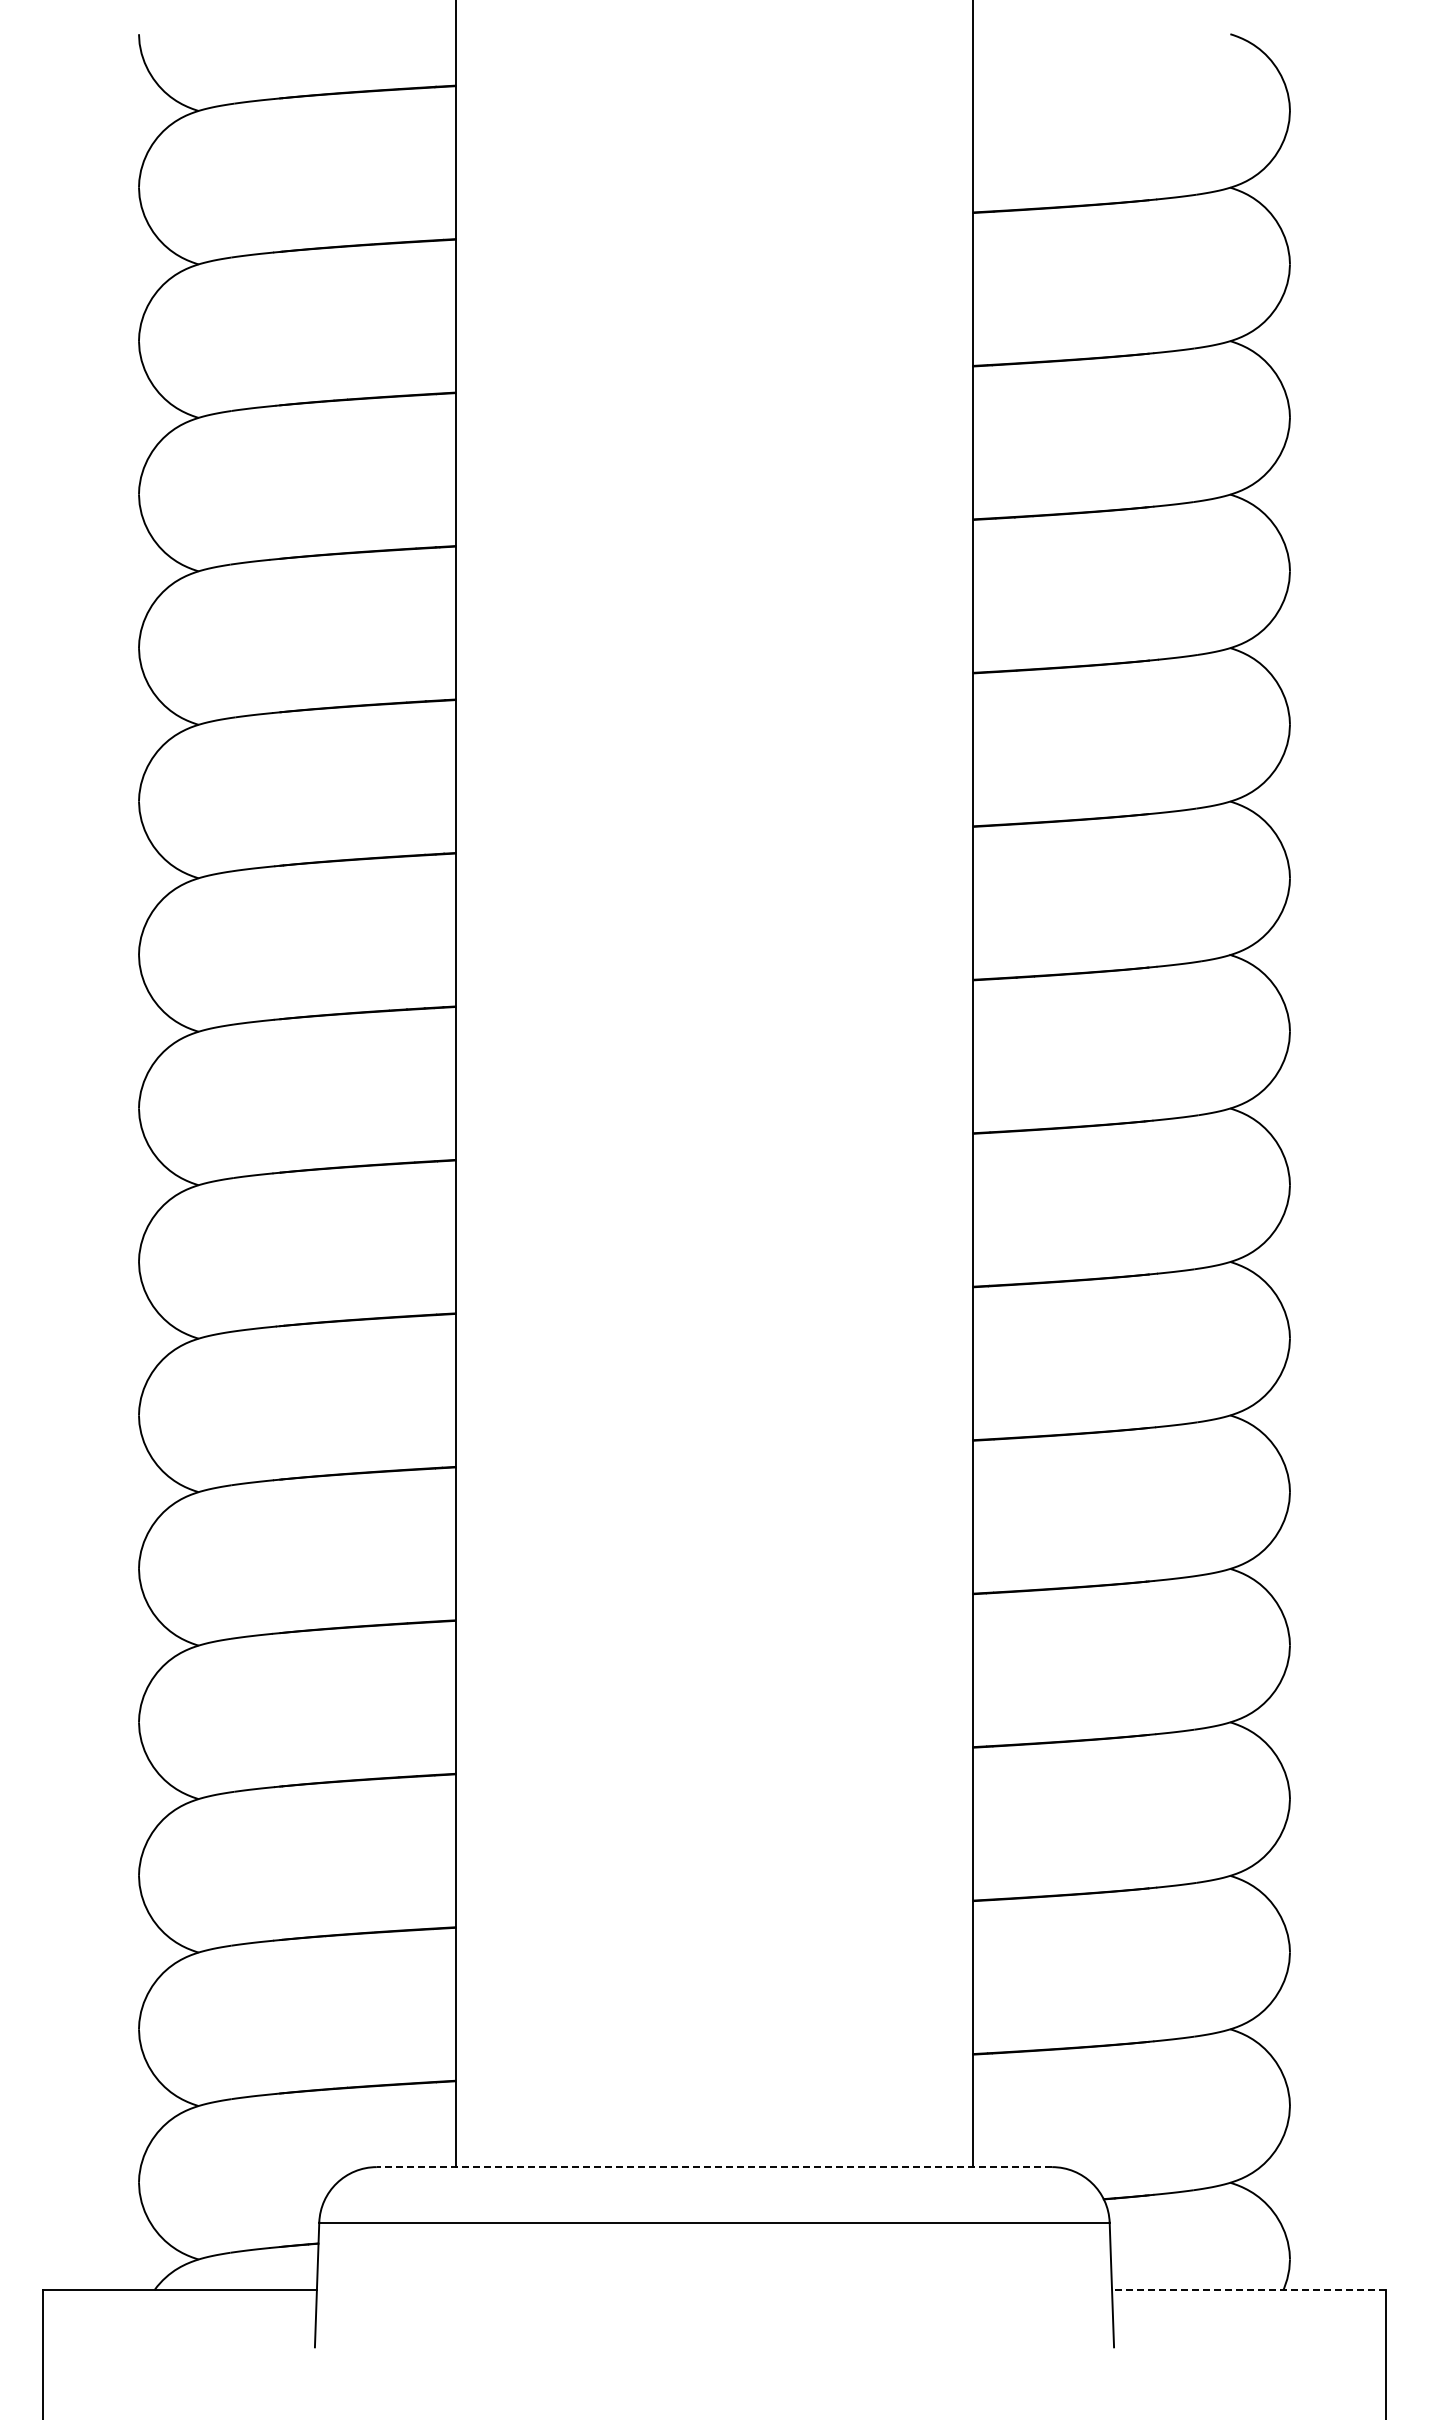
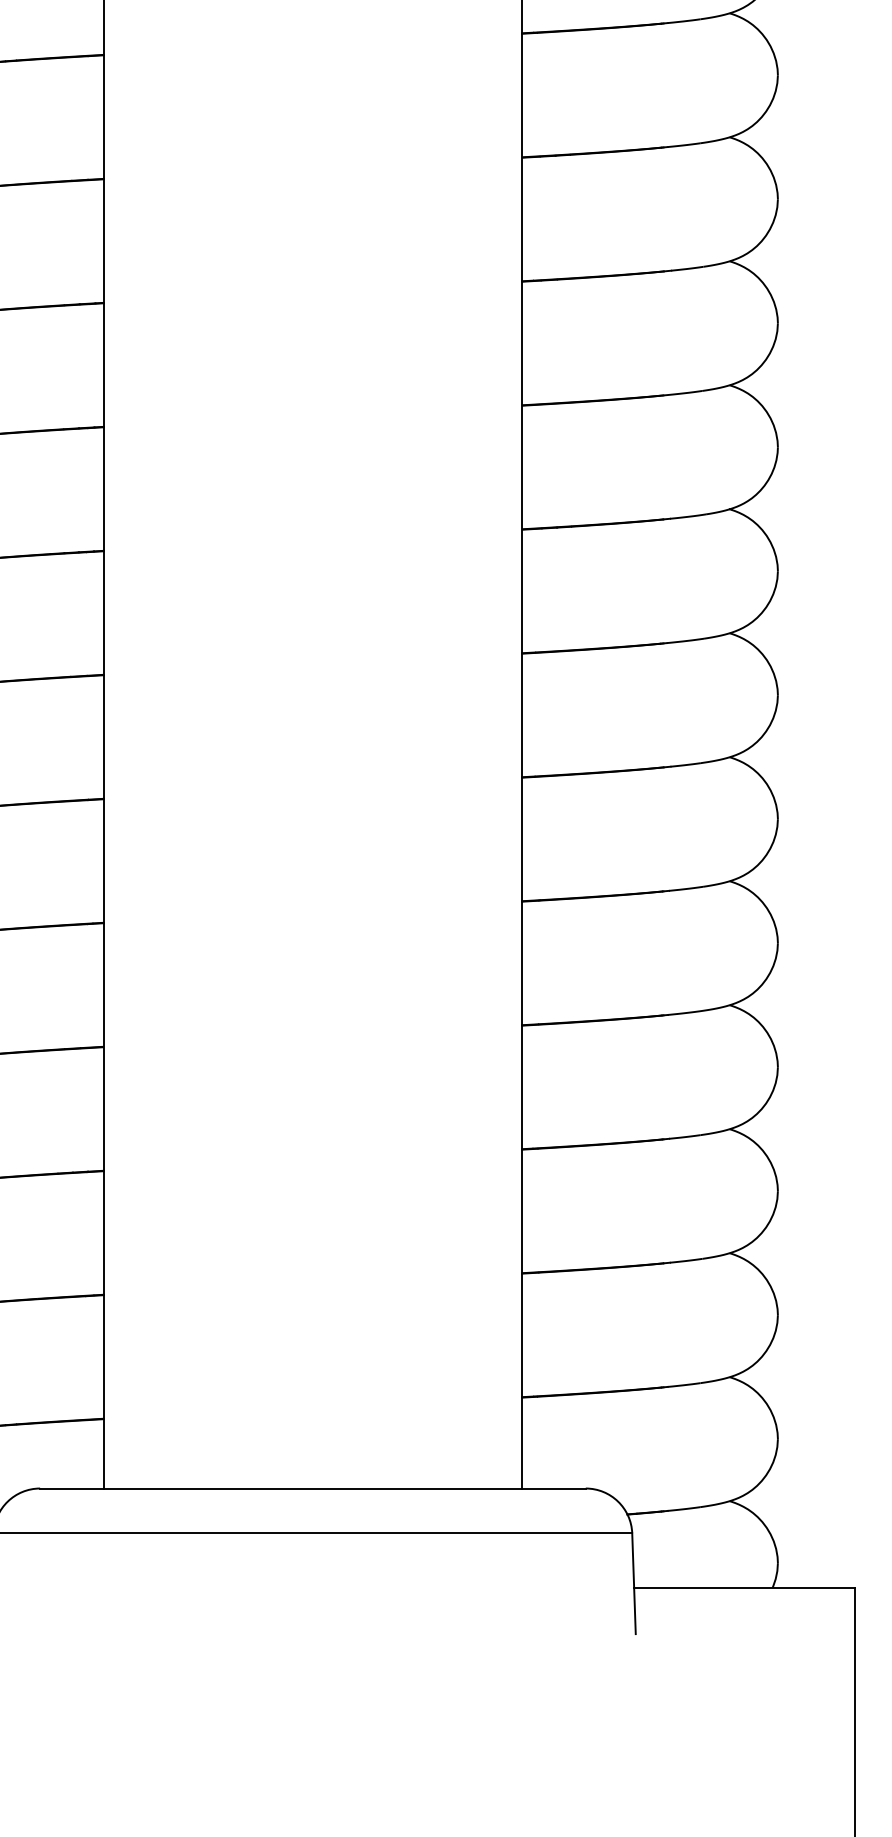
line: (714, 2167) -> (312, 1488), dashed -> solid
line: (1248, 2289) -> (744, 1587), dashed -> solid

